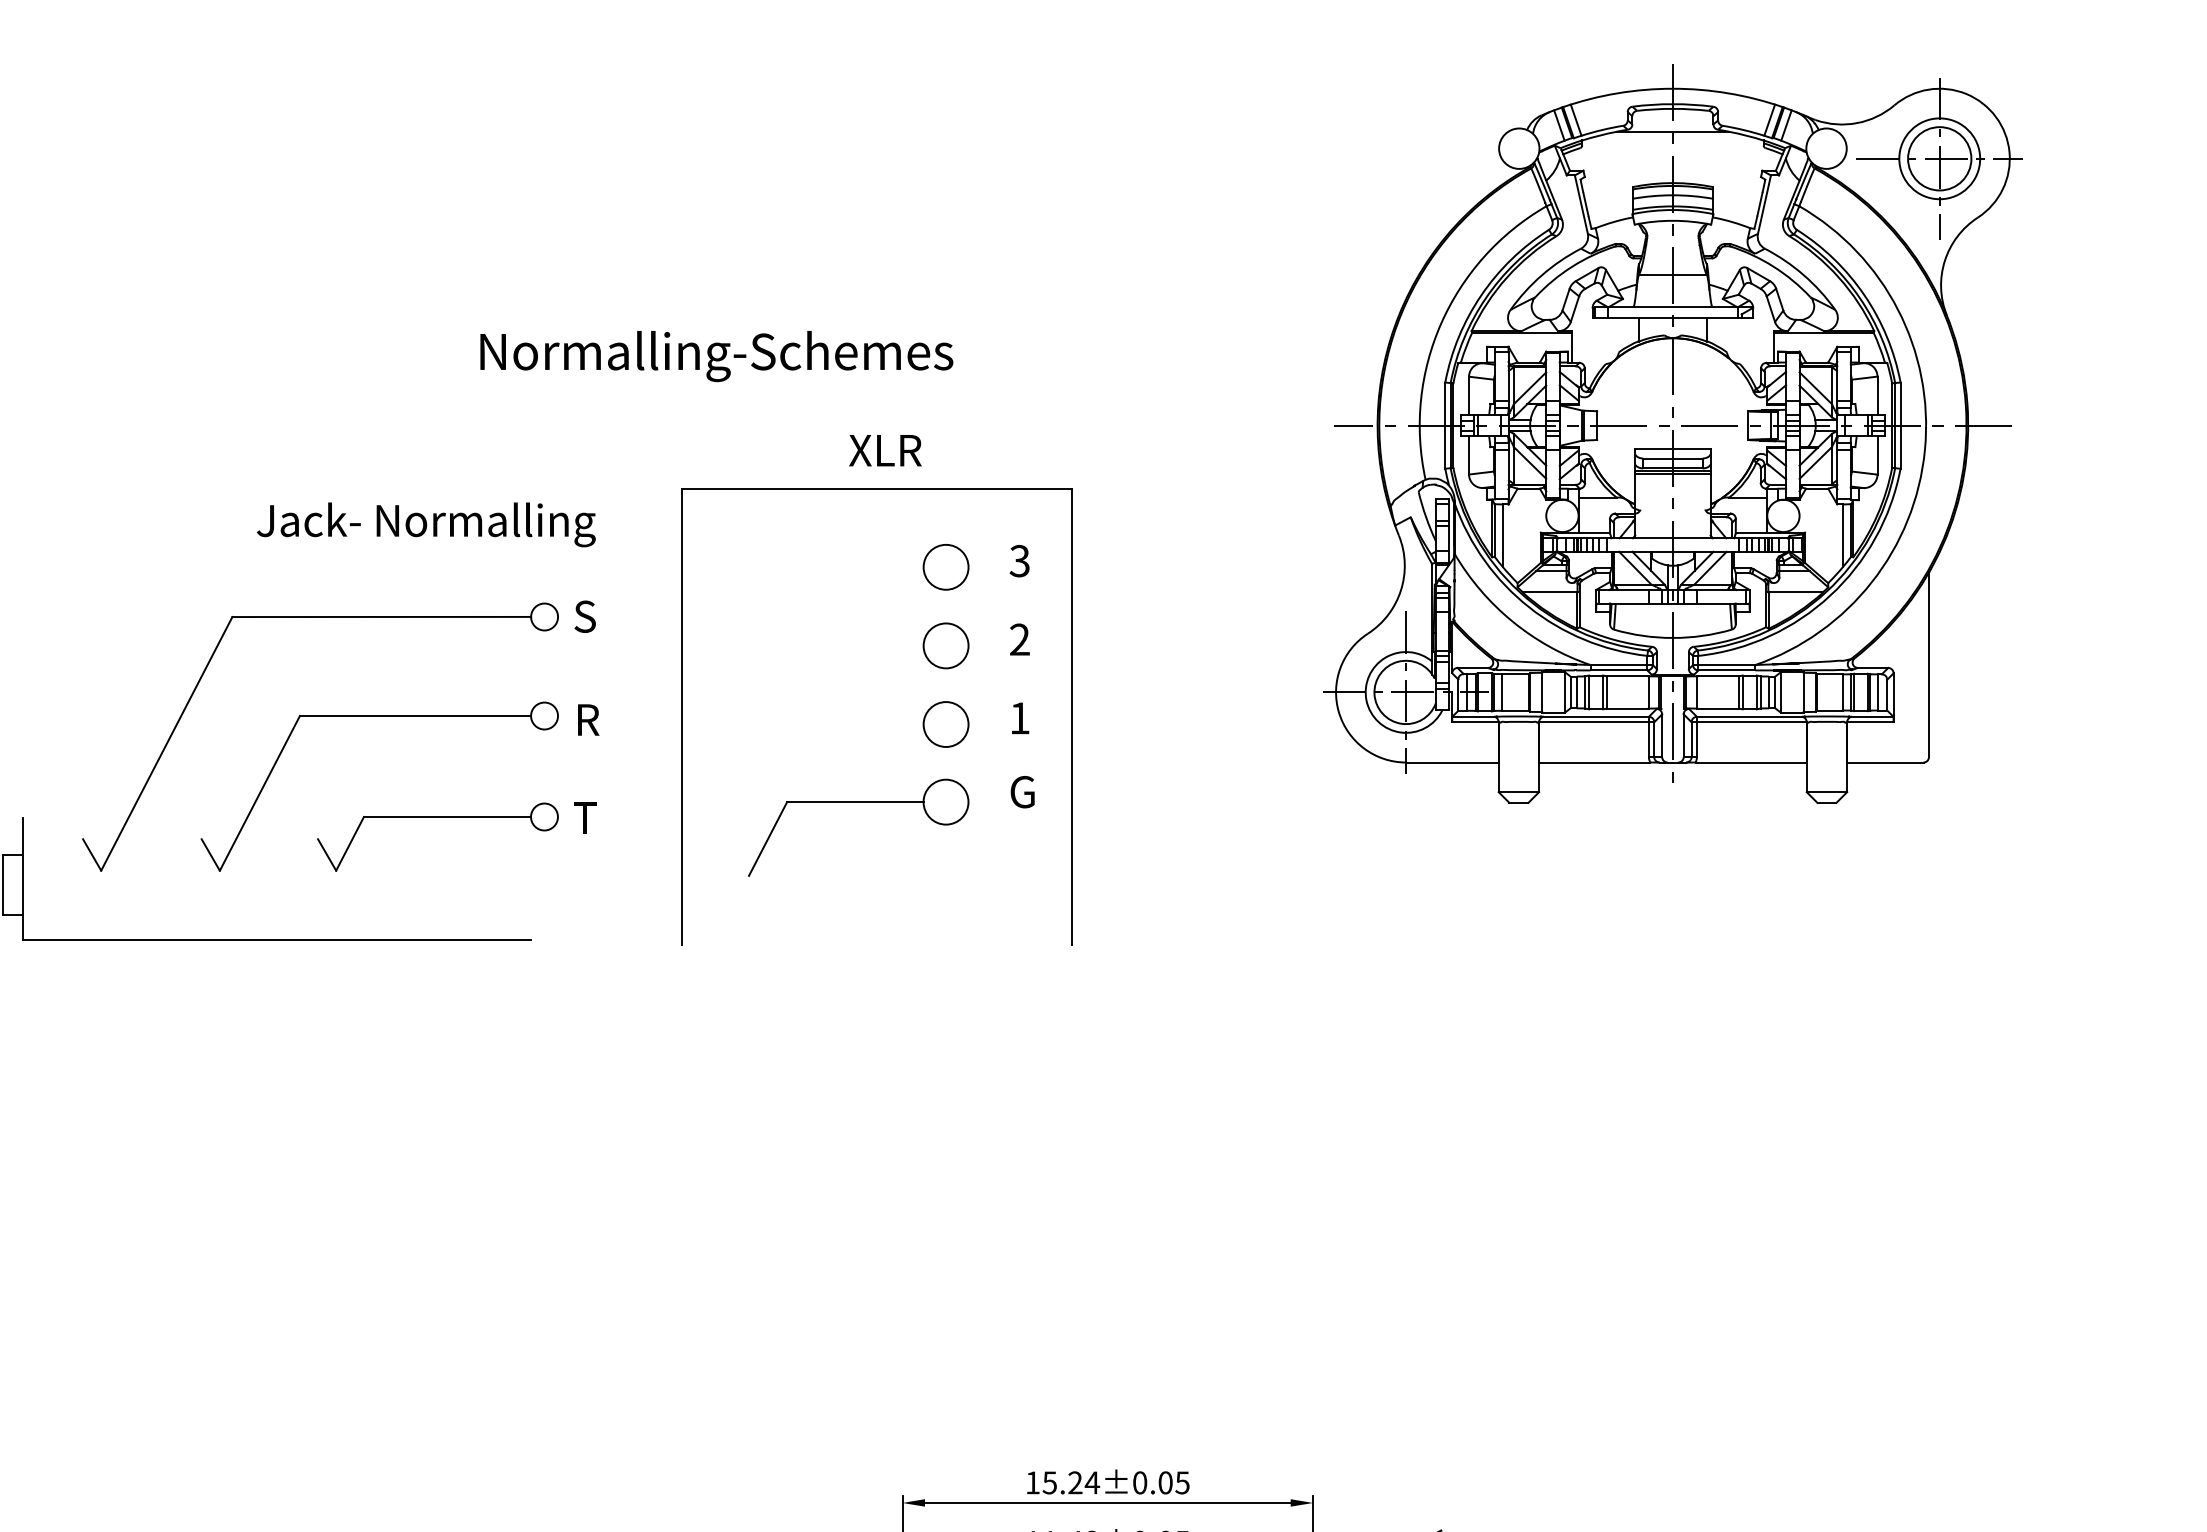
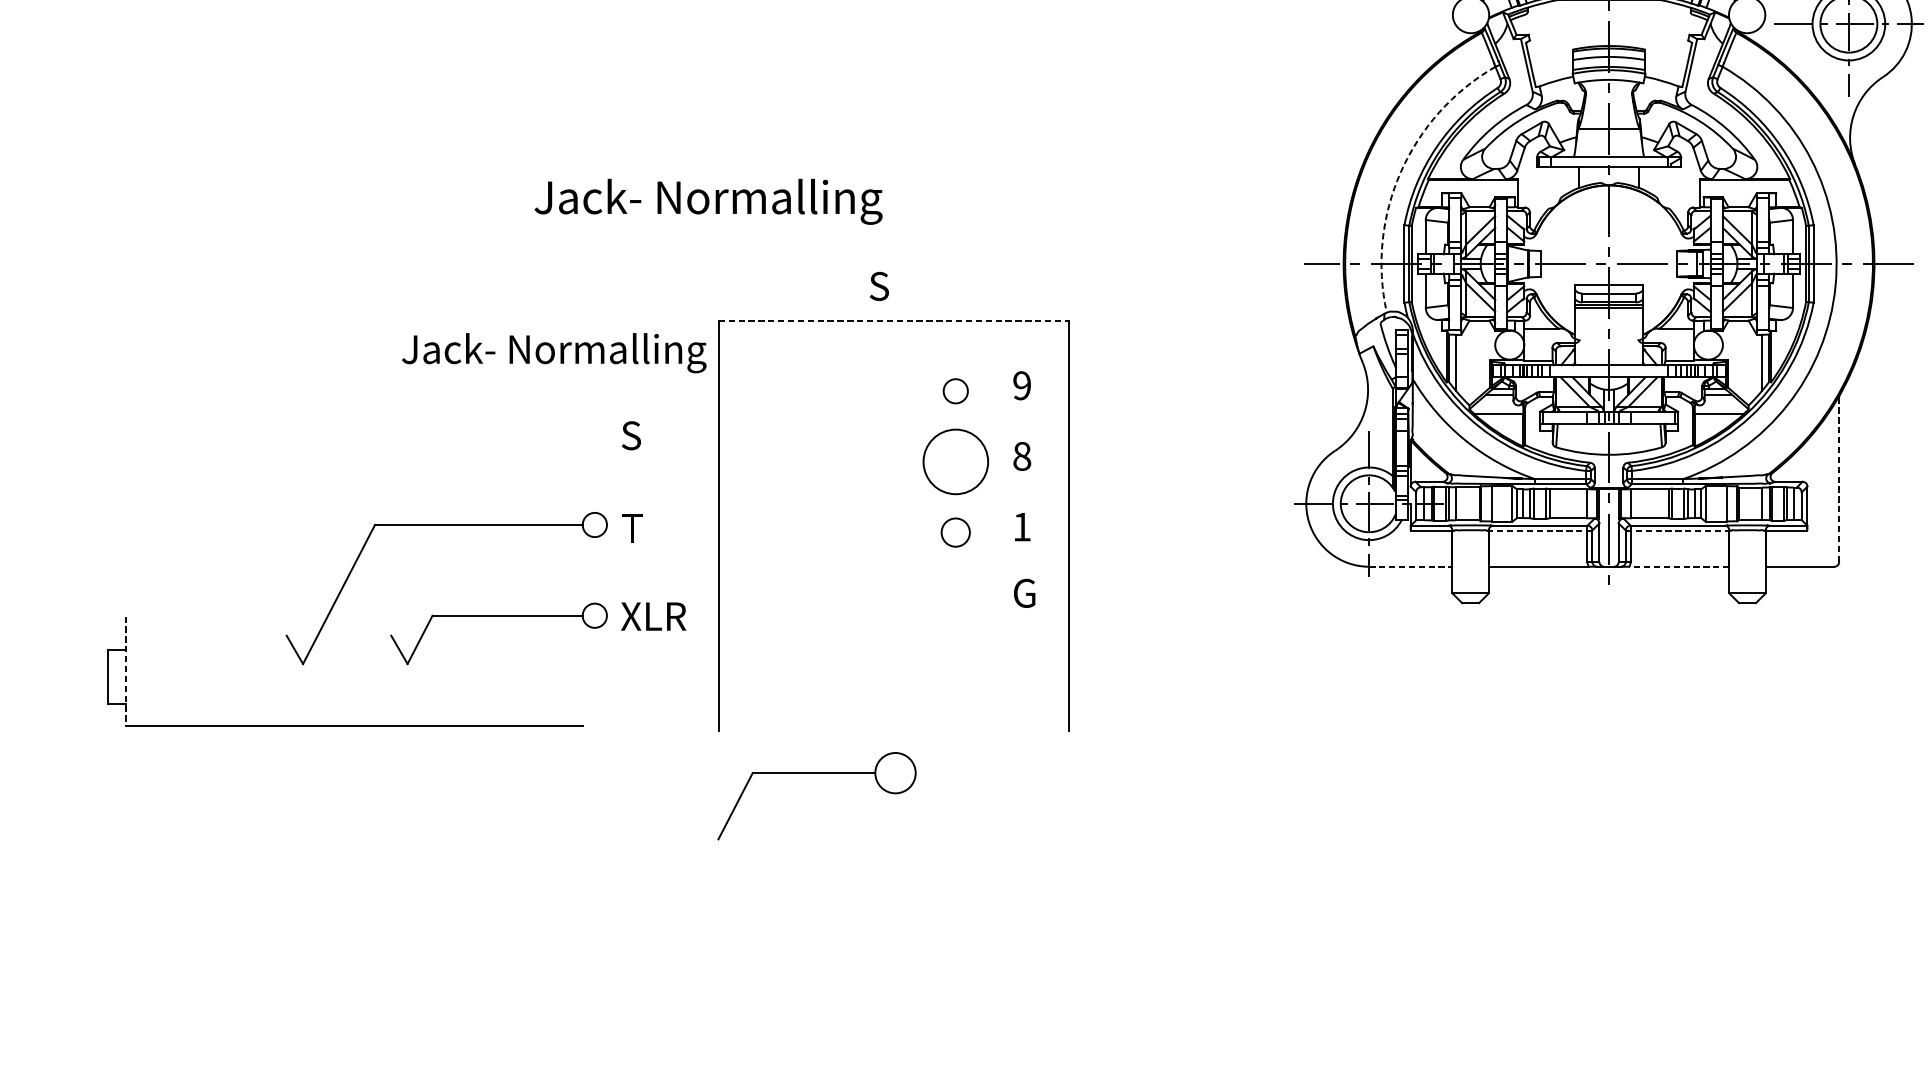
arc: (1441, 323) -> (1401, 172), solid -> dashed
text: (715, 356) -> (748, 201), Normalling-Schemes -> Jack- Normalling
text: (885, 450) -> (901, 286), XLR -> S
line: (877, 488) -> (894, 320), solid -> dashed
text: (426, 524) -> (554, 352), moved
text: (1019, 561) -> (1021, 386), 3 -> 9
circle: (945, 566) -> (955, 390), size x0.6
part: (320, 617) -> (393, 436), removed
text: (1019, 639) -> (1021, 456), 2 -> 8
circle: (945, 645) -> (955, 461), size x1.6
line: (1928, 665) -> (1838, 479), solid -> dashed
text: (587, 719) -> (633, 528), R -> T
line: (1596, 722) -> (1540, 530), solid -> dashed
line: (1749, 722) -> (1677, 530), solid -> dashed
circle: (945, 724) -> (955, 532), size x0.7
line: (1452, 762) -> (1410, 566), solid -> dashed
line: (1751, 762) -> (1679, 566), solid -> dashed
part: (858, 802) -> (816, 773), moved
text: (609, 817) -> (653, 616), T -> XLR
line: (23, 878) -> (126, 671), solid -> dashed

